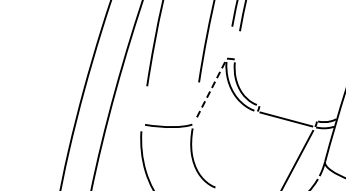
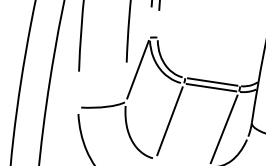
line: (210, 91) -> (138, 69), dashed -> solid
line: (288, 113) -> (212, 81), added
line: (237, 149) -> (169, 120), added

